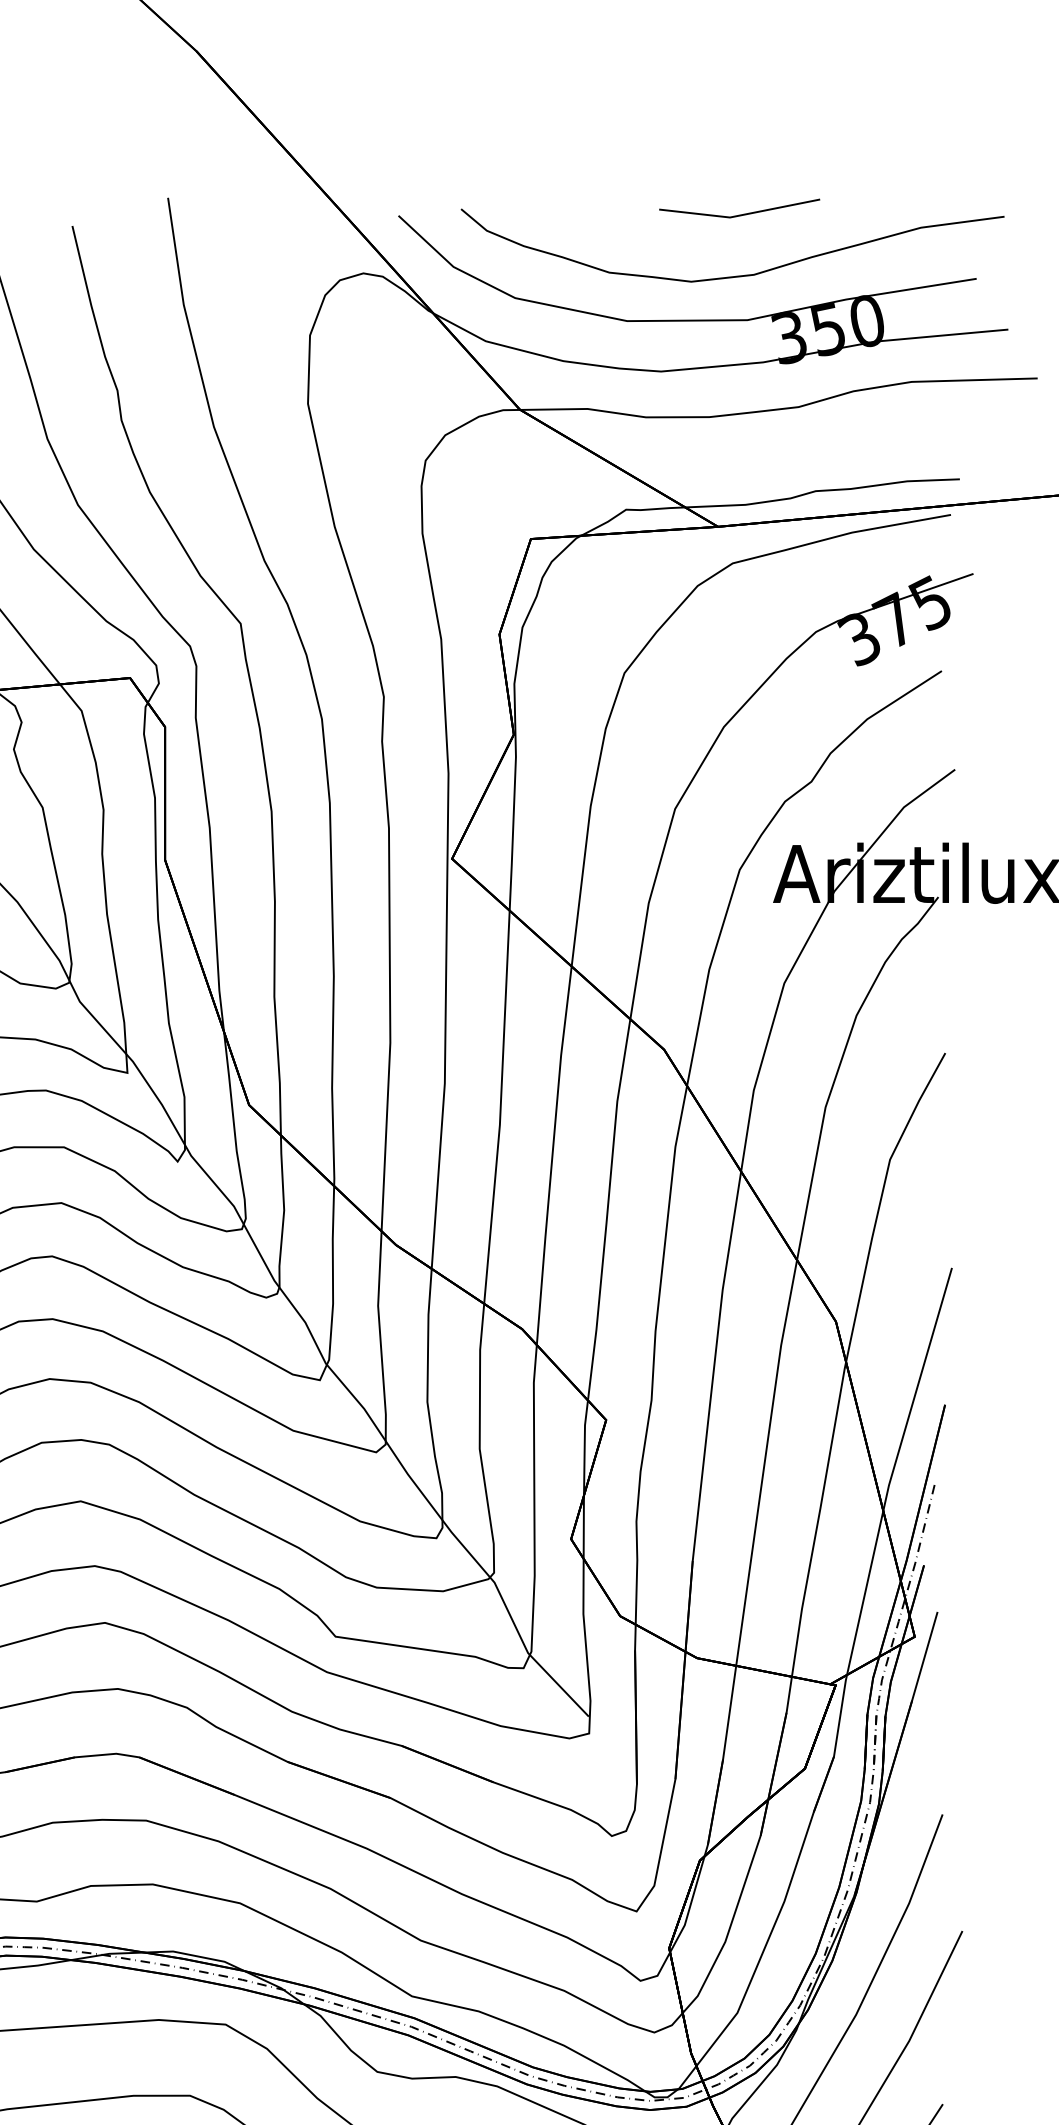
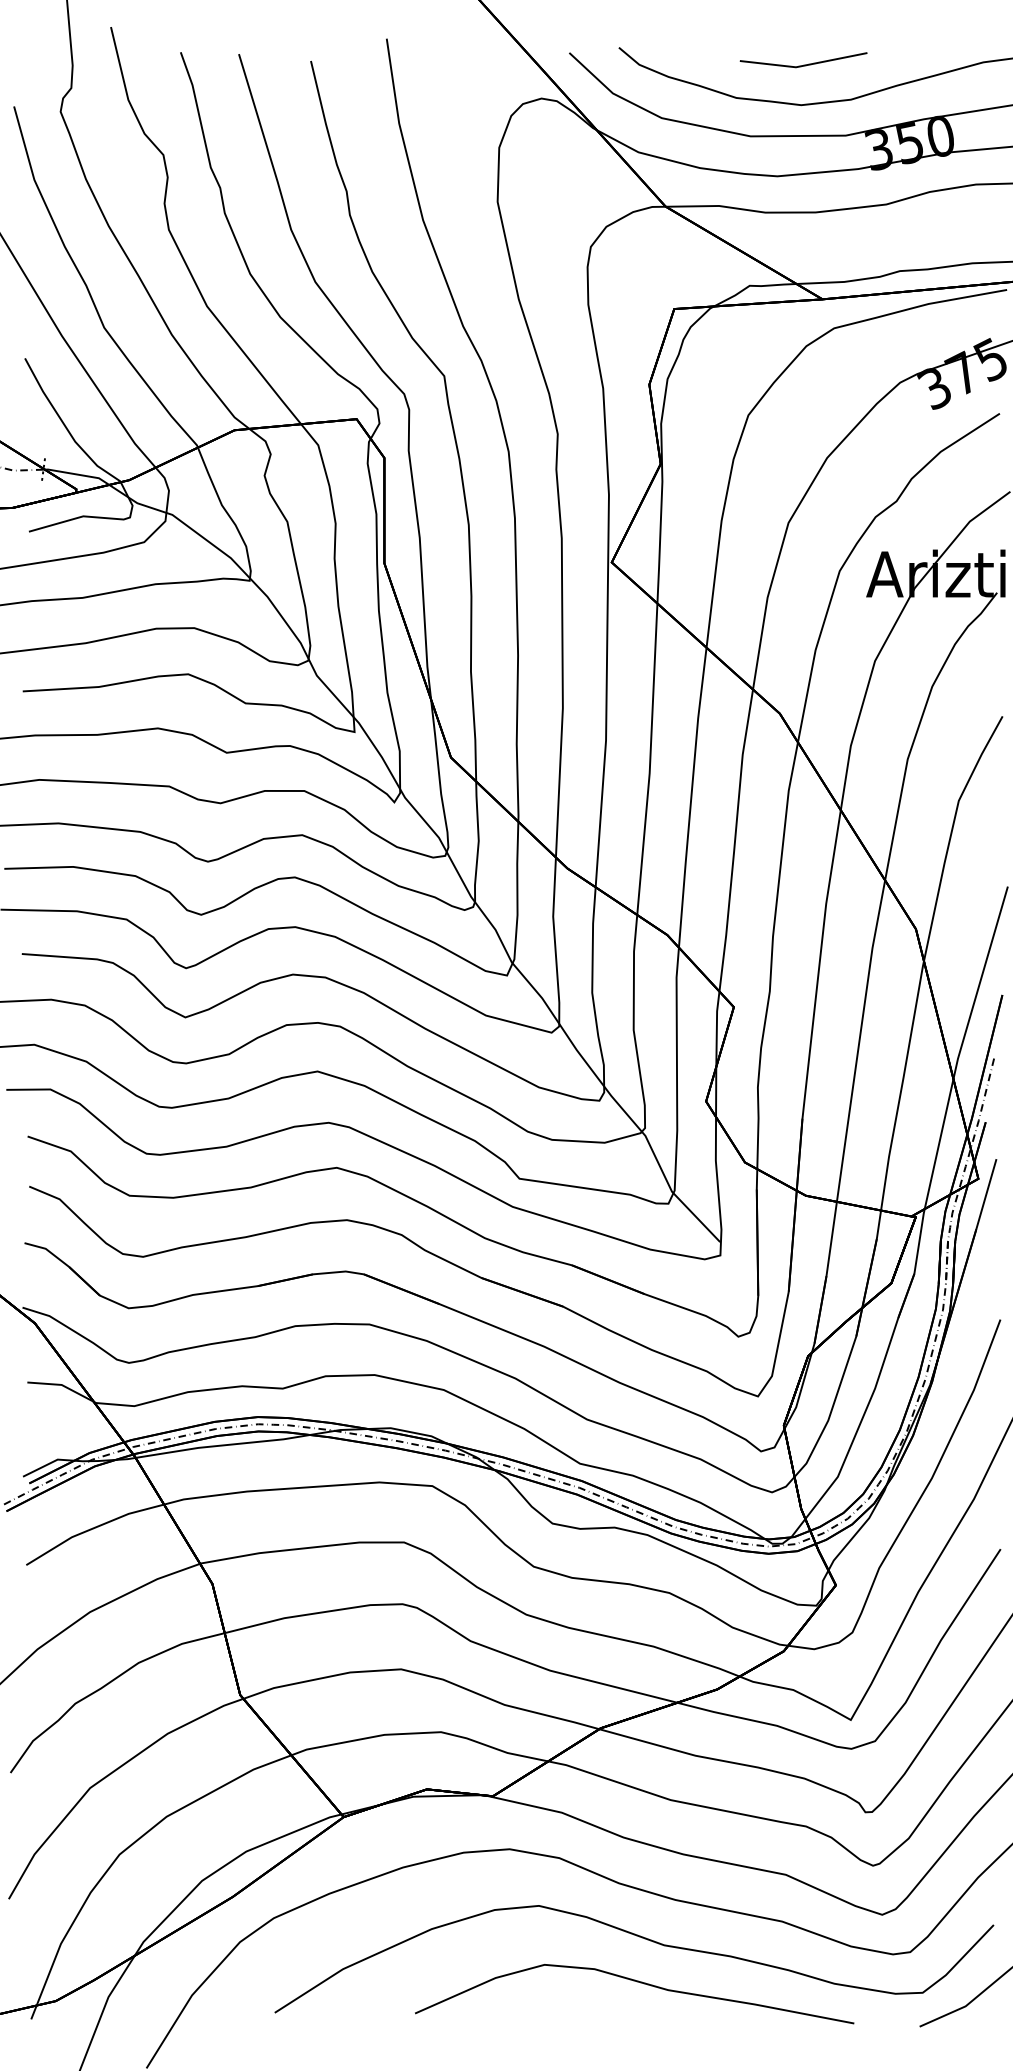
line: (739, 213) -> (803, 64), moved

